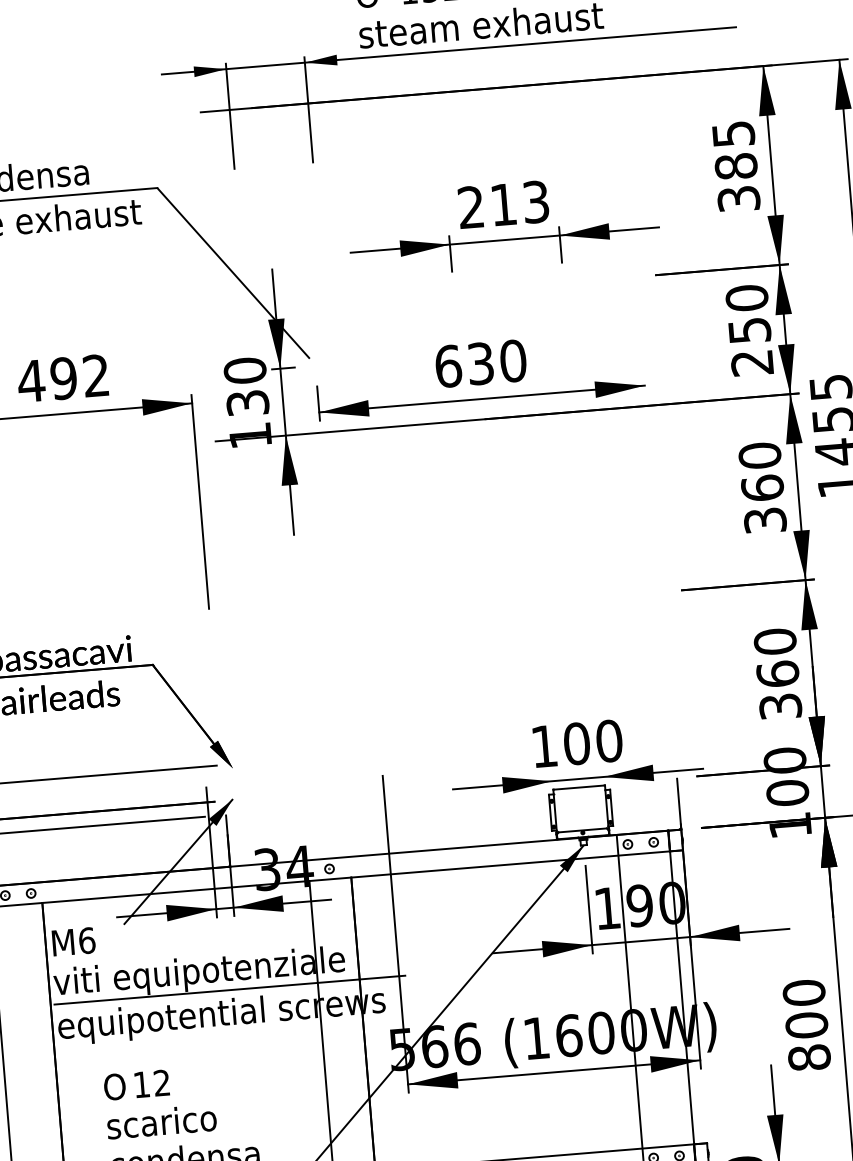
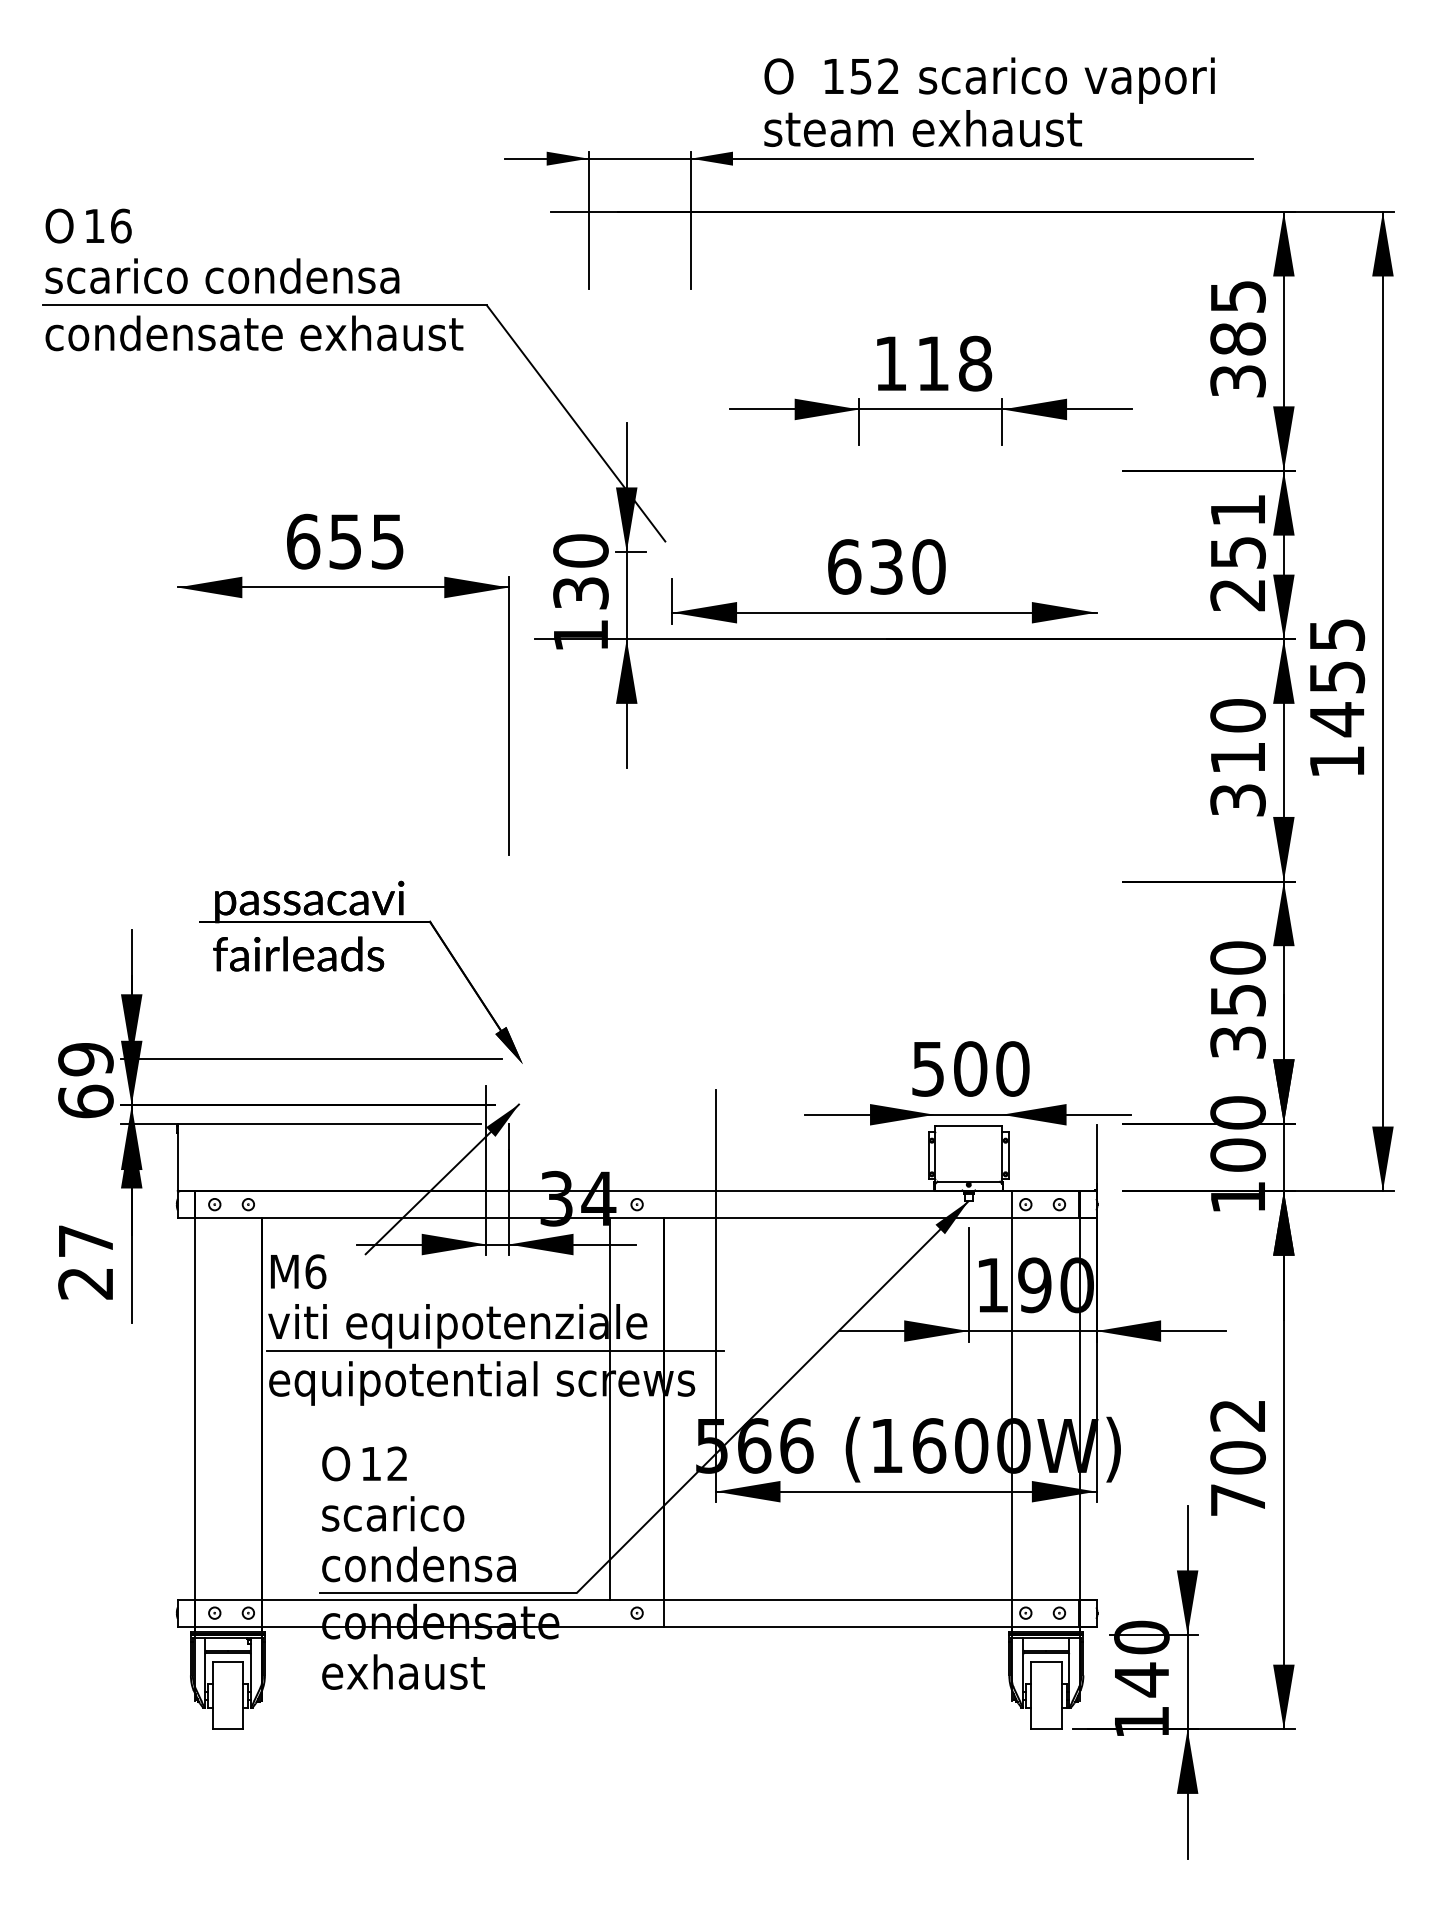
text: (503, 204) -> (933, 363), 213 -> 118
text: (746, 298) -> (1237, 510), 250 -> 251
text: (63, 378) -> (344, 541), 492 -> 655
text: (762, 487) -> (1237, 757), 360 -> 310
text: (777, 673) -> (1237, 999), 360 -> 350
text: (543, 746) -> (927, 1069), 100 -> 500
text: (806, 1025) -> (1237, 1457), 800 -> 702

